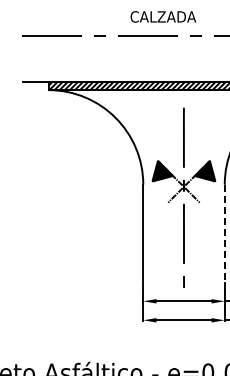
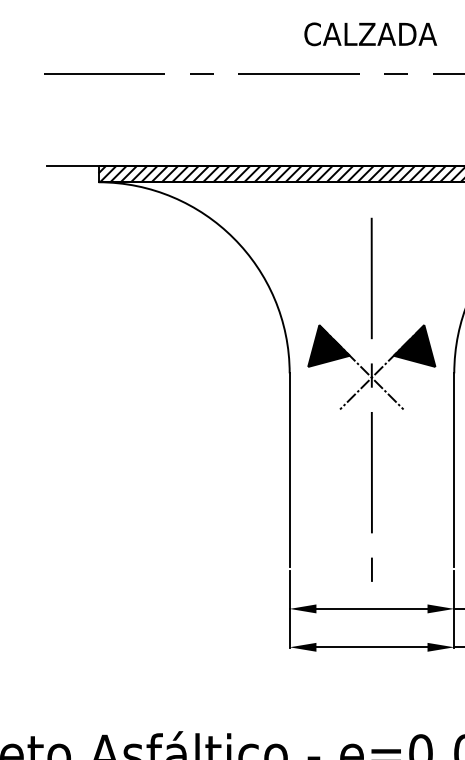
text: (163, 16) -> (370, 33), moved
line: (224, 232) -> (453, 469), dashed -> solid

